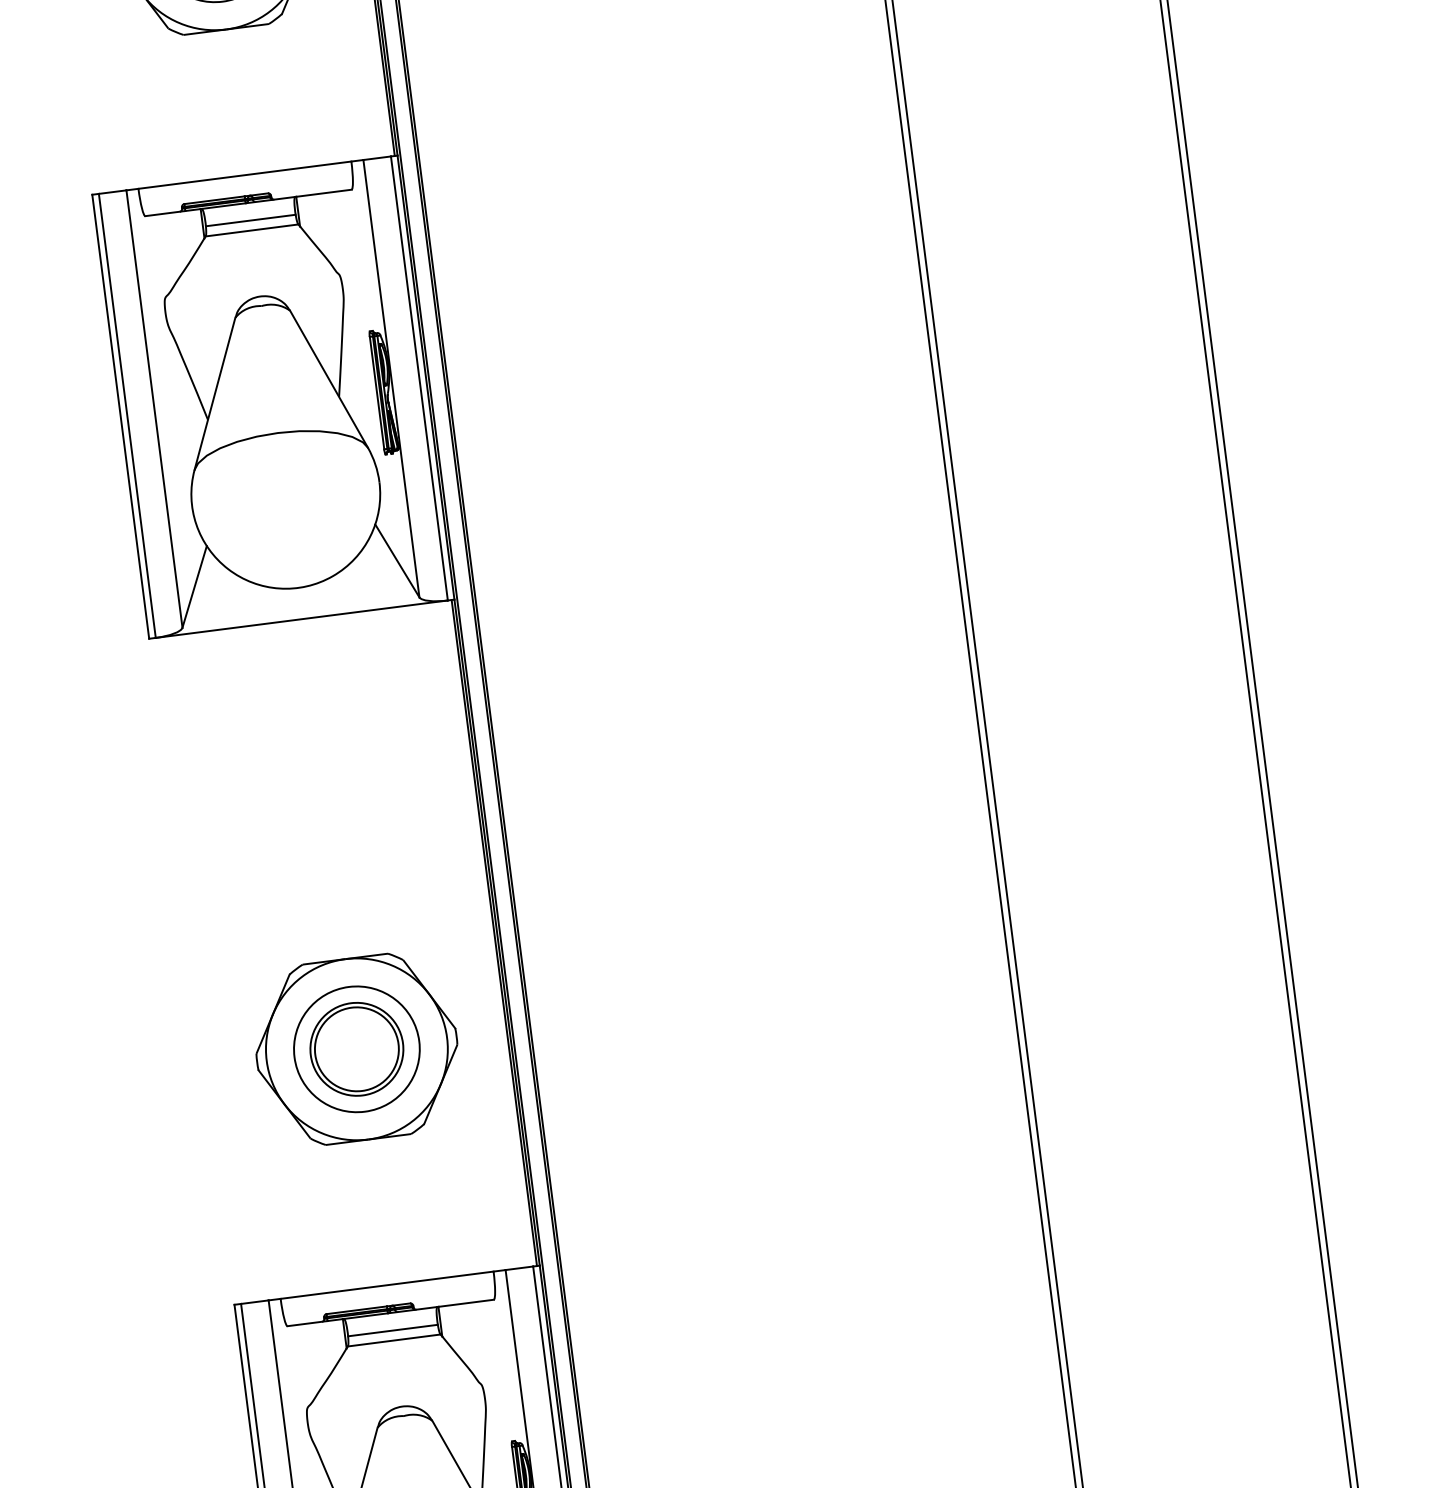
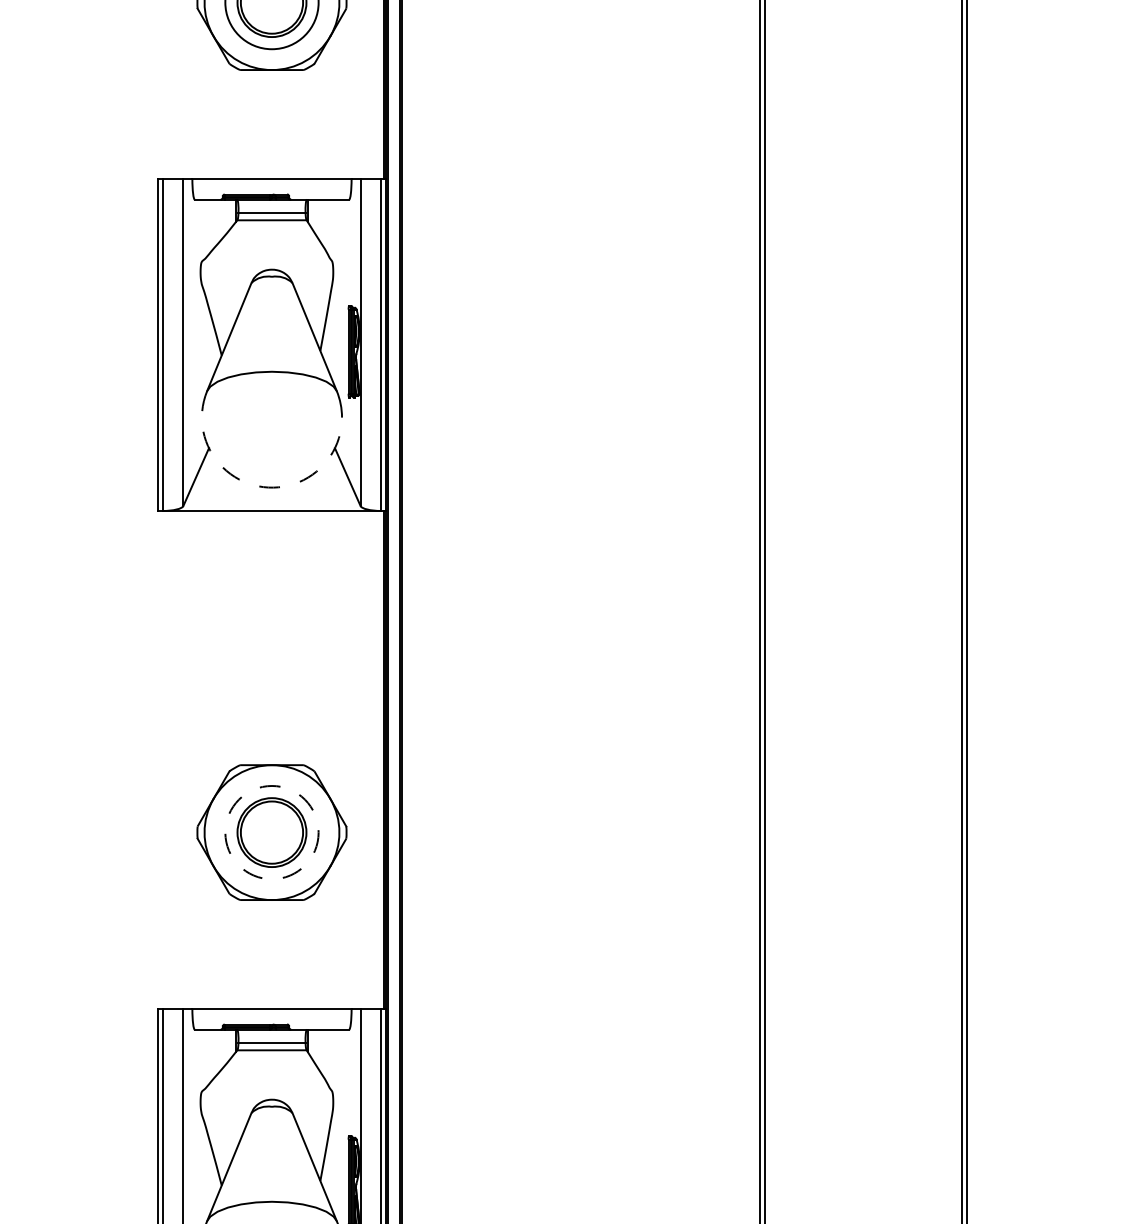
arc: (279, 588) -> (258, 486), solid -> dashed
circle: (356, 1049) -> (271, 832), solid -> dashed

